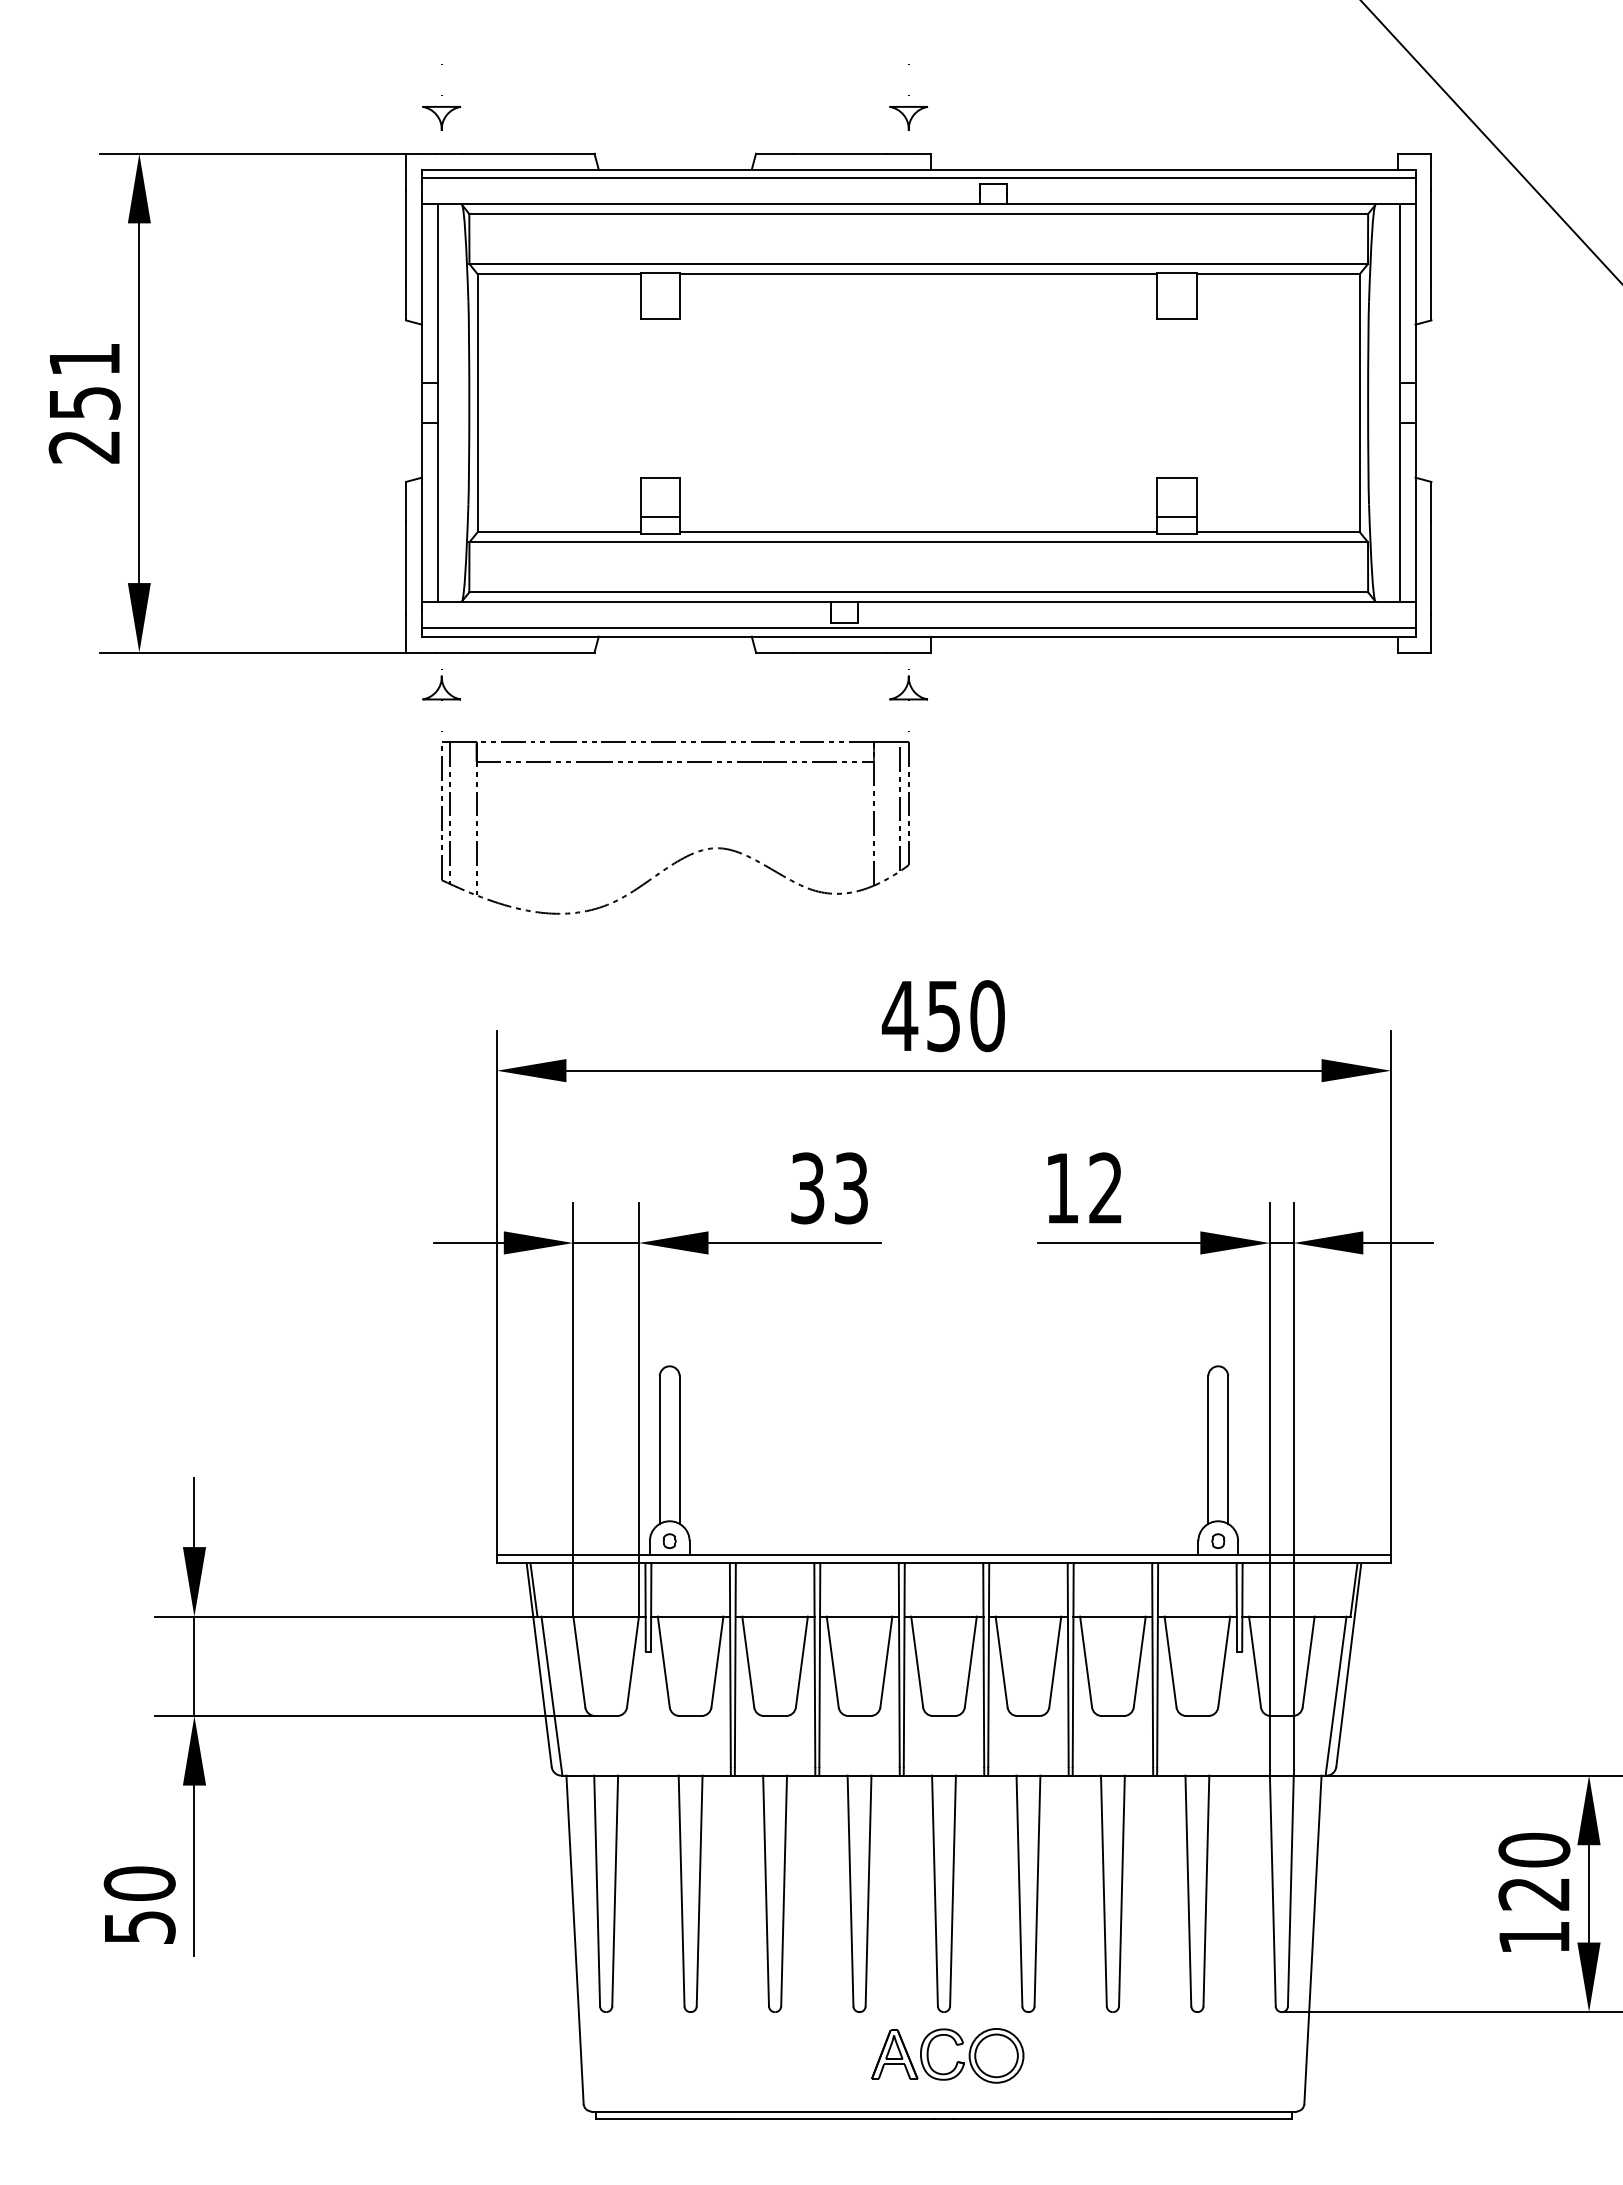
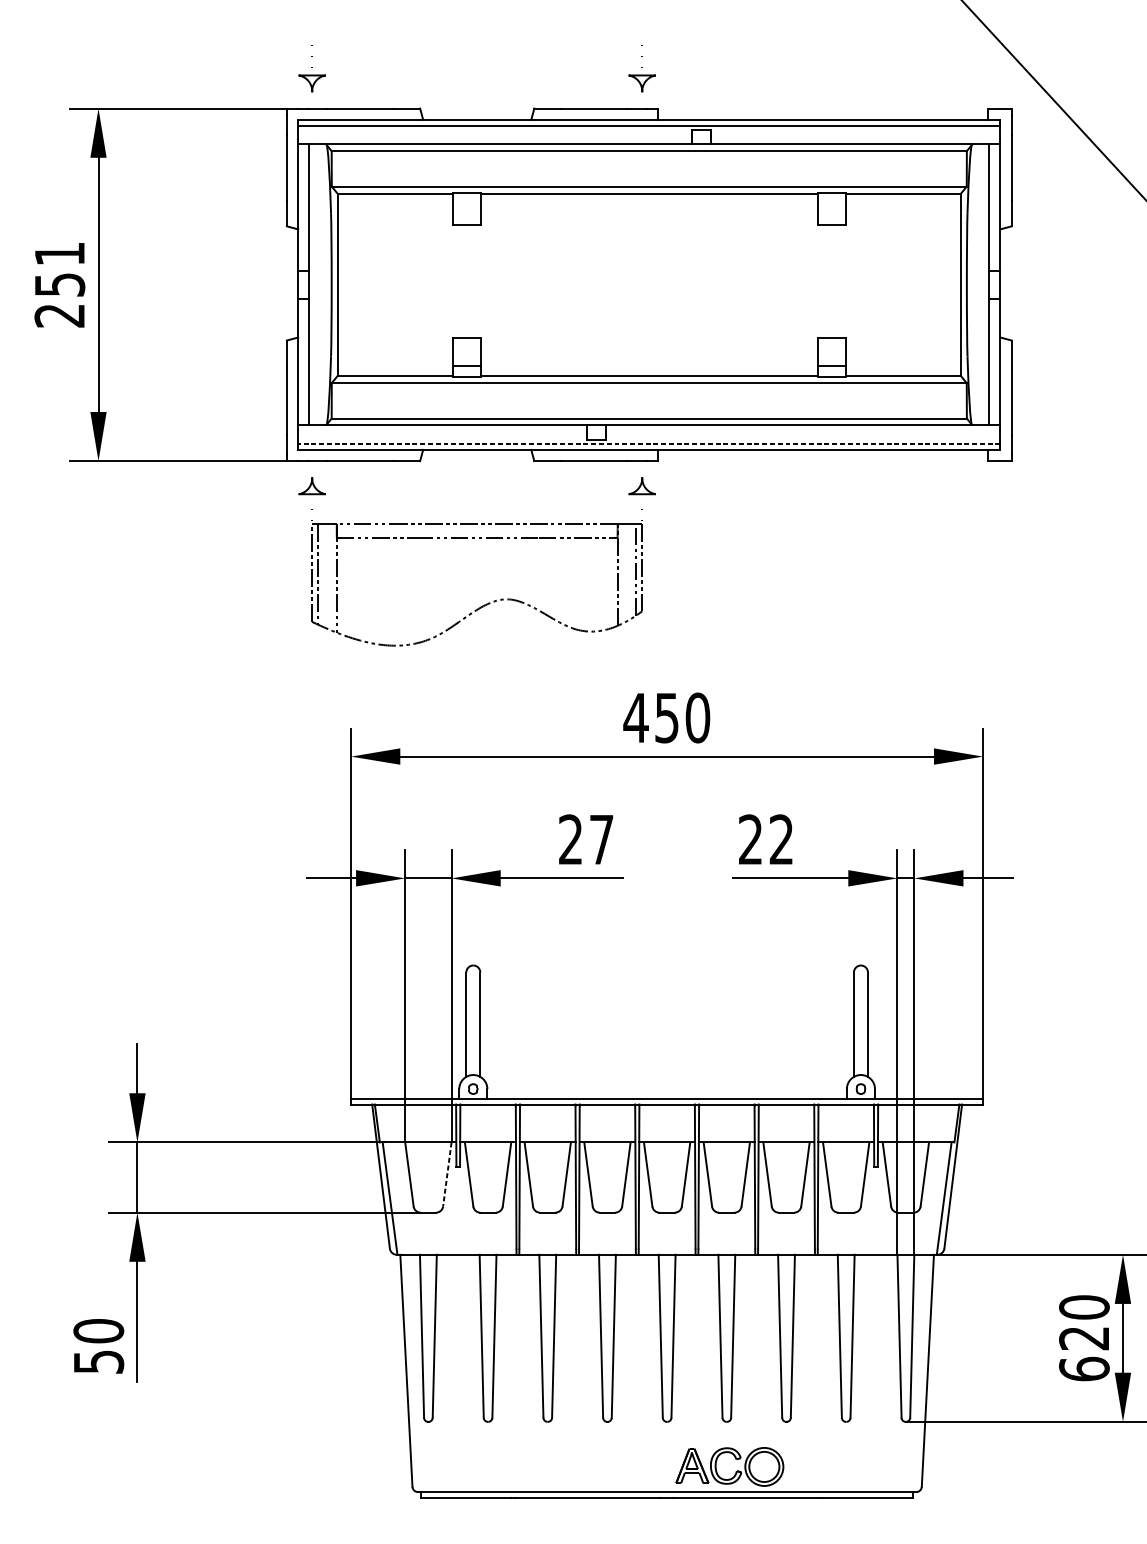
line: (918, 628) -> (649, 444), solid -> dashed
text: (1061, 1187) -> (750, 839), 12 -> 22
text: (829, 1188) -> (586, 839), 33 -> 27
line: (632, 1662) -> (447, 1174), solid -> dashed
text: (1534, 1937) -> (1084, 1369), 120 -> 620
part: (956, 2062) -> (736, 1471), moved

